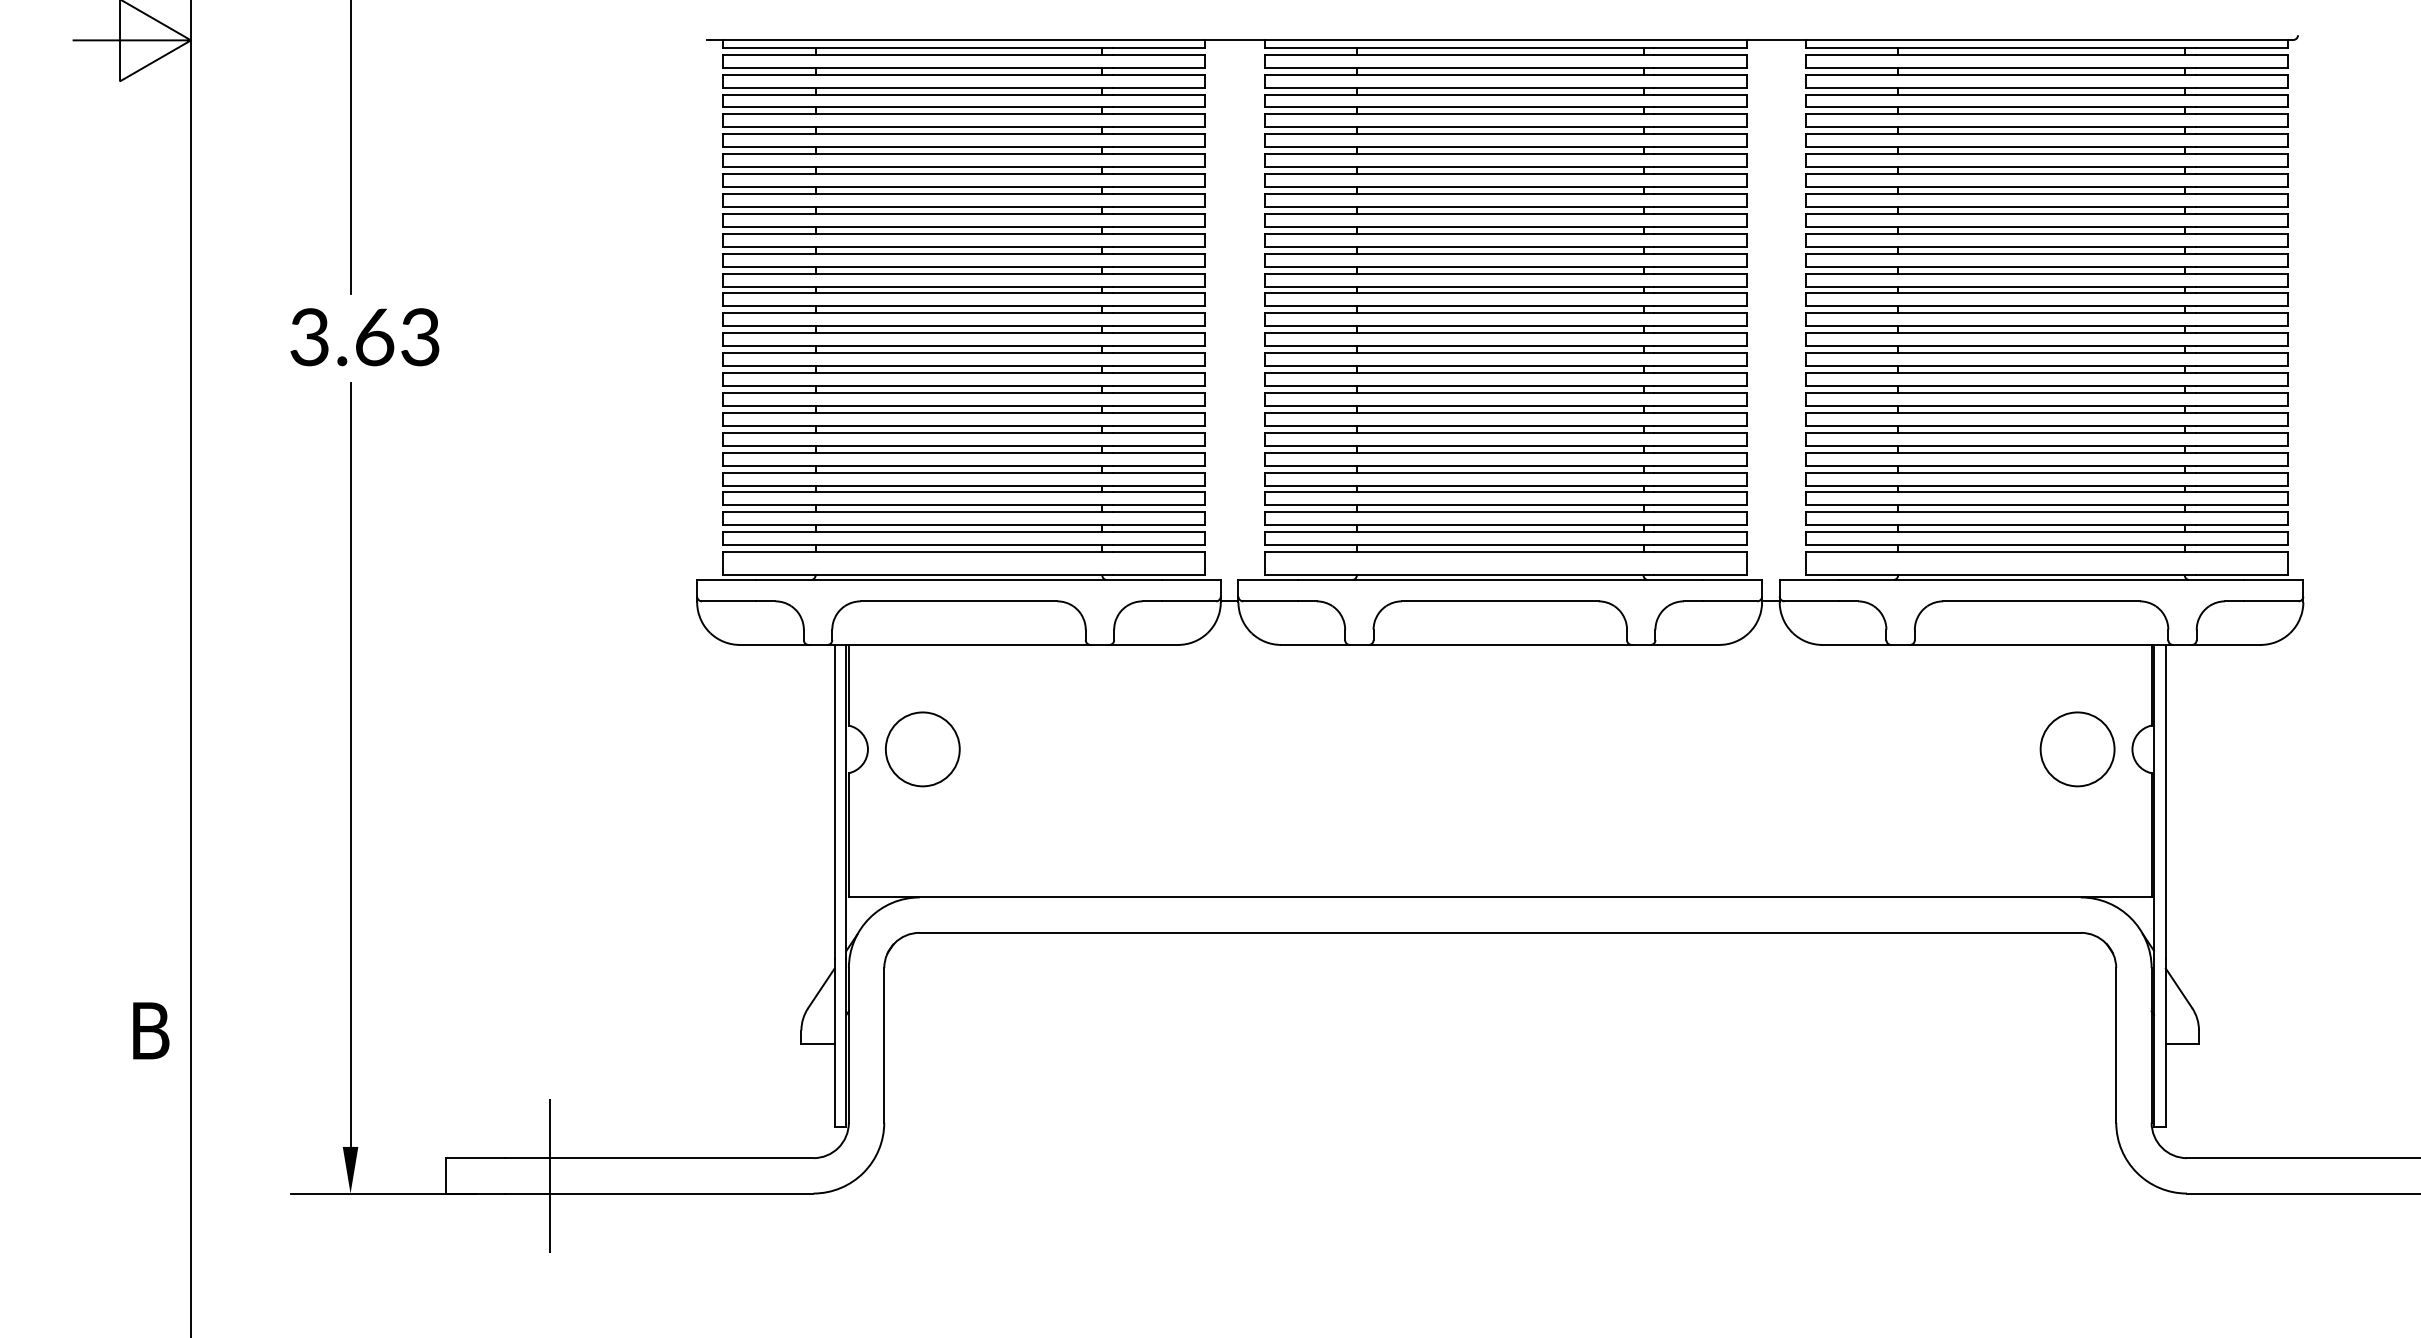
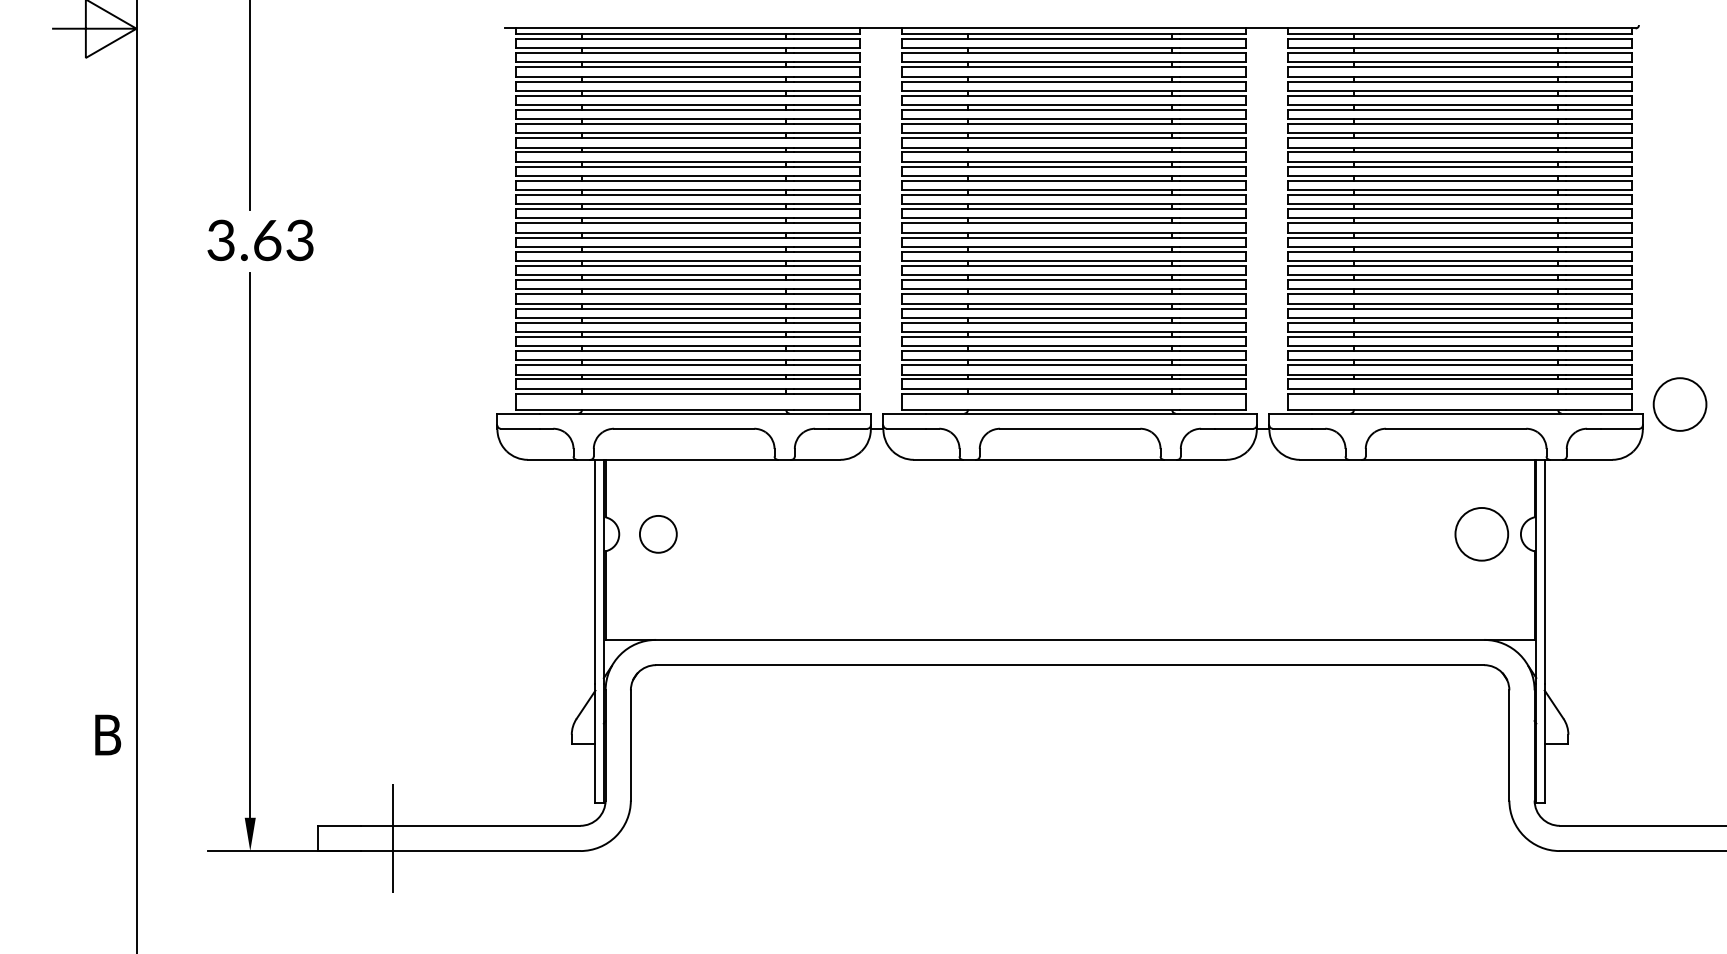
circle: (2355, 567) -> (1679, 404), added
circle: (922, 749) -> (658, 534), size x0.7

